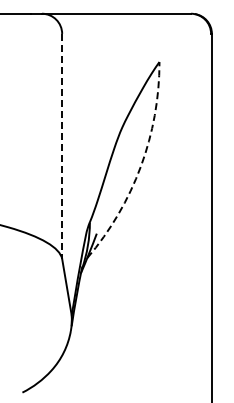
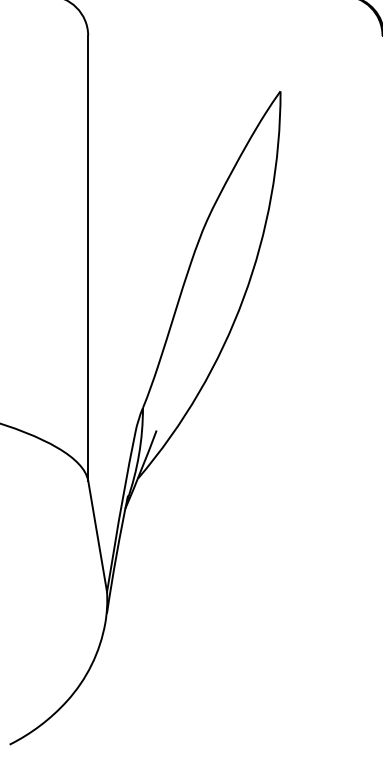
line: (62, 146) -> (88, 258), dashed -> solid
arc: (140, 166) -> (242, 297), dashed -> solid

